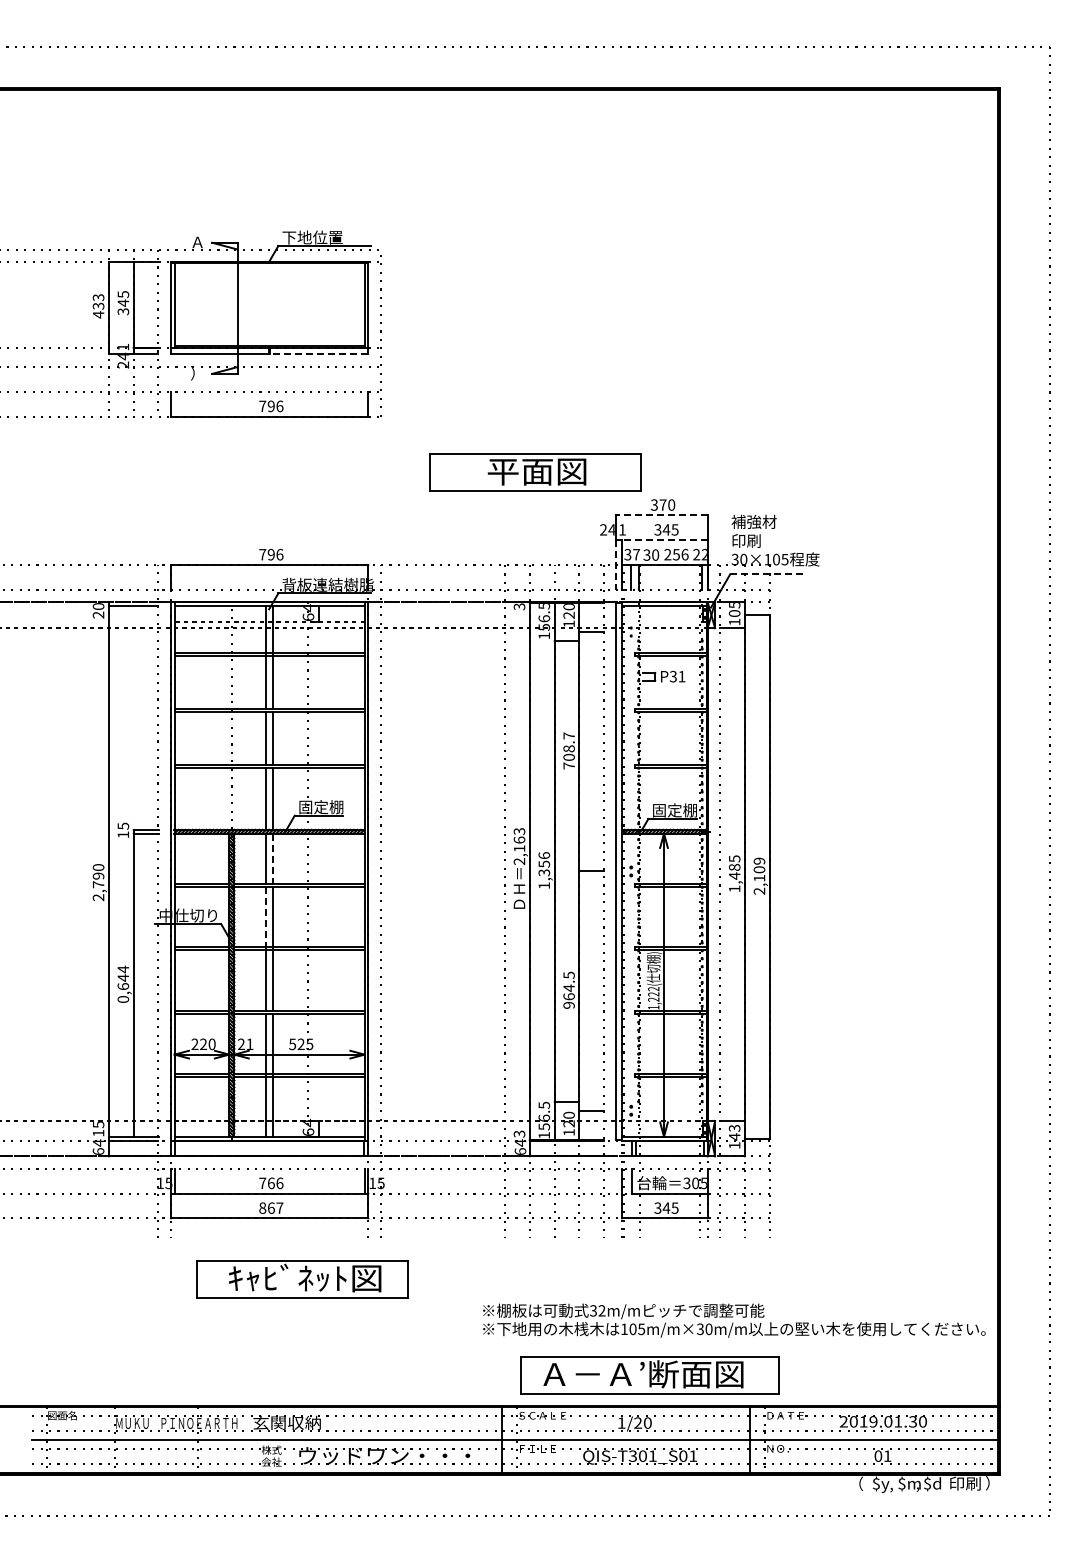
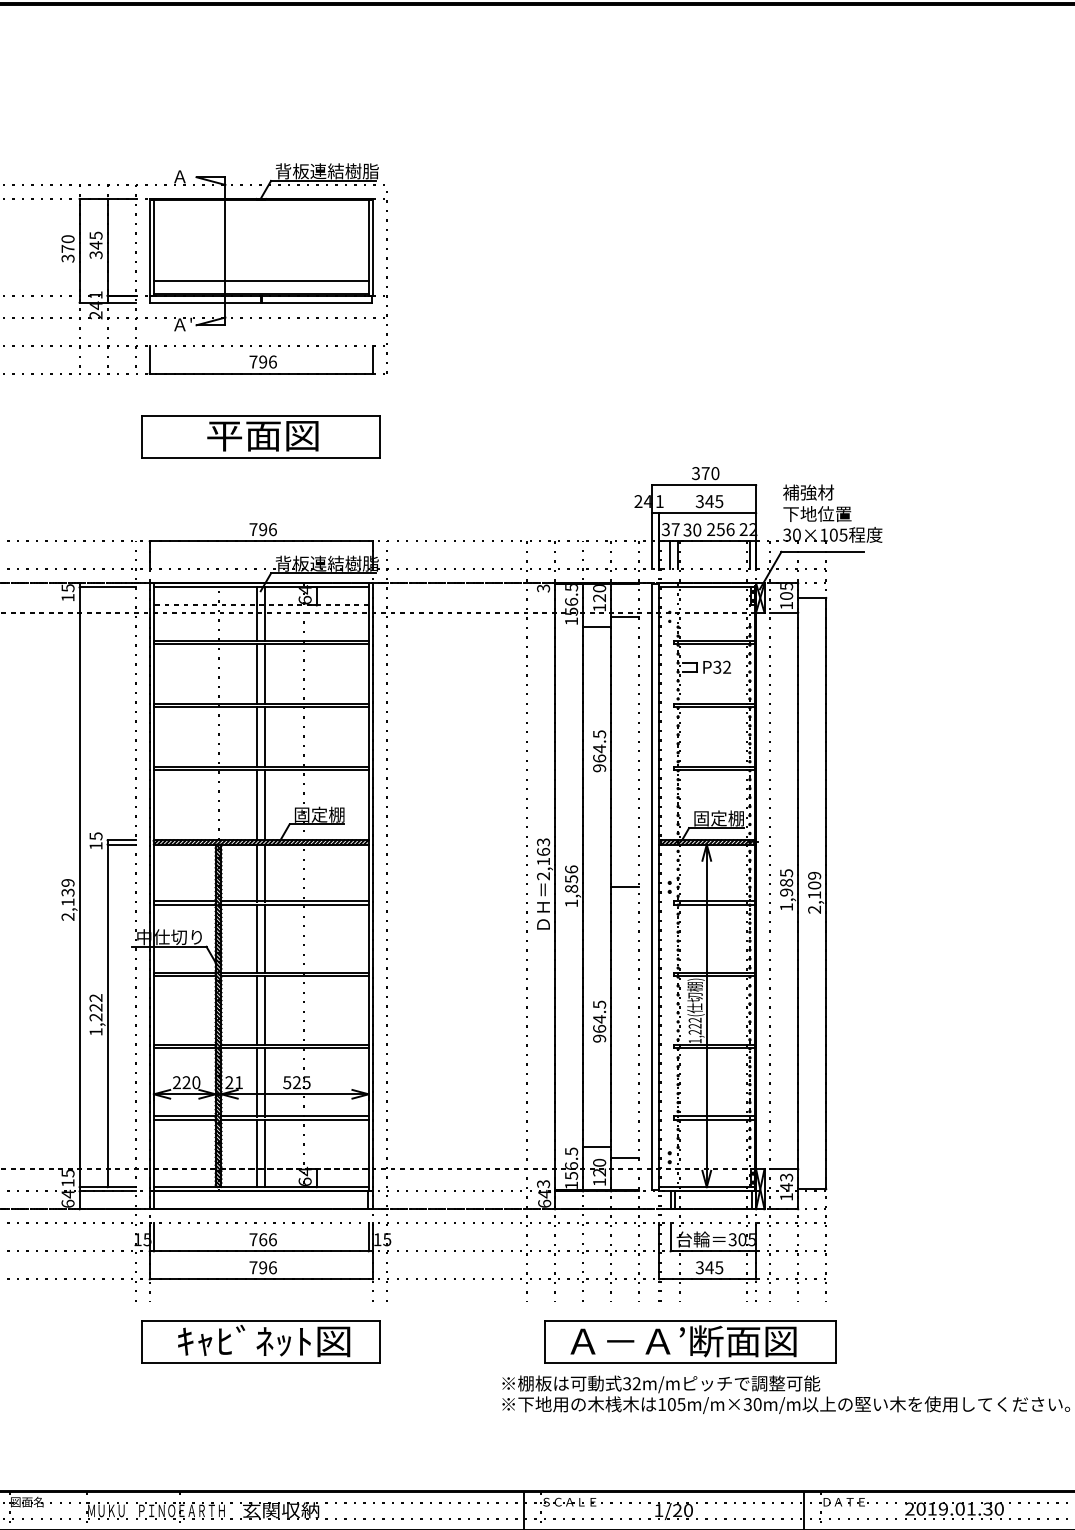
text: (327, 237) -> (326, 171), 下地位置 -> 背板連結樹脂
text: (98, 306) -> (67, 249), 433 -> 370
line: (269, 334) -> (261, 280), added
line: (319, 353) -> (317, 302), dashed -> solid
text: (199, 373) -> (182, 324), ） -> Ａ'
part: (535, 472) -> (261, 436), moved
line: (661, 515) -> (703, 485), dashed -> solid
line: (664, 540) -> (707, 513), dashed -> solid
text: (761, 540) -> (816, 513), 印刷 -> 下地位置
line: (615, 565) -> (651, 541), dashed -> solid
line: (767, 574) -> (823, 551), dashed -> solid
text: (98, 610) -> (67, 592), 20 -> 15
text: (681, 676) -> (726, 667), P31 -> P32
text: (568, 750) -> (598, 750), 708.7 -> 964.5
line: (273, 859) -> (265, 873), dashed -> solid
text: (543, 872) -> (570, 888), 1,356 -> 1,856
text: (734, 875) -> (786, 891), 1,485 -> 1,985
text: (98, 876) -> (67, 893), 2,790 -> 2,139
line: (266, 917) -> (257, 939), dashed -> solid
text: (123, 983) -> (96, 1013), 0,644 -> 1,222
text: (271, 1207) -> (263, 1266), 867 -> 796
part: (302, 1279) -> (261, 1342), moved
part: (649, 1375) -> (690, 1342), moved

